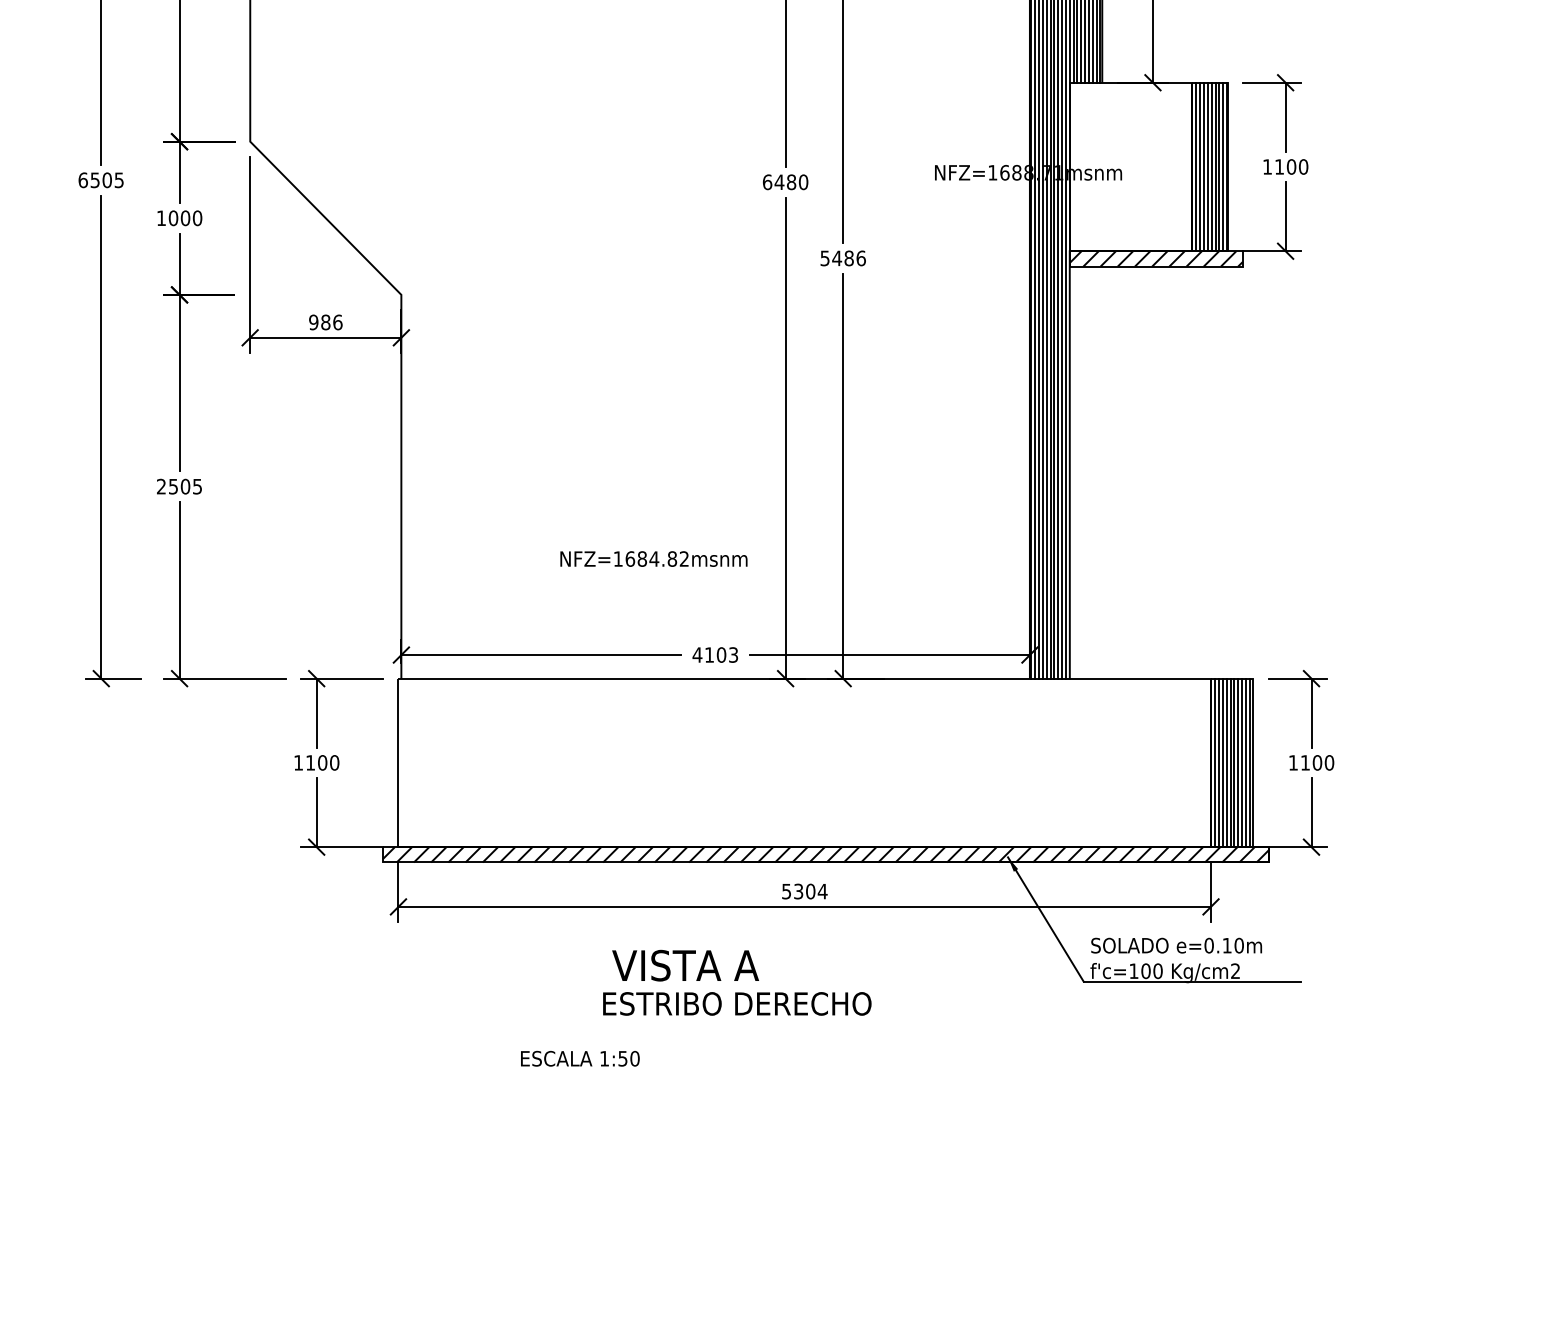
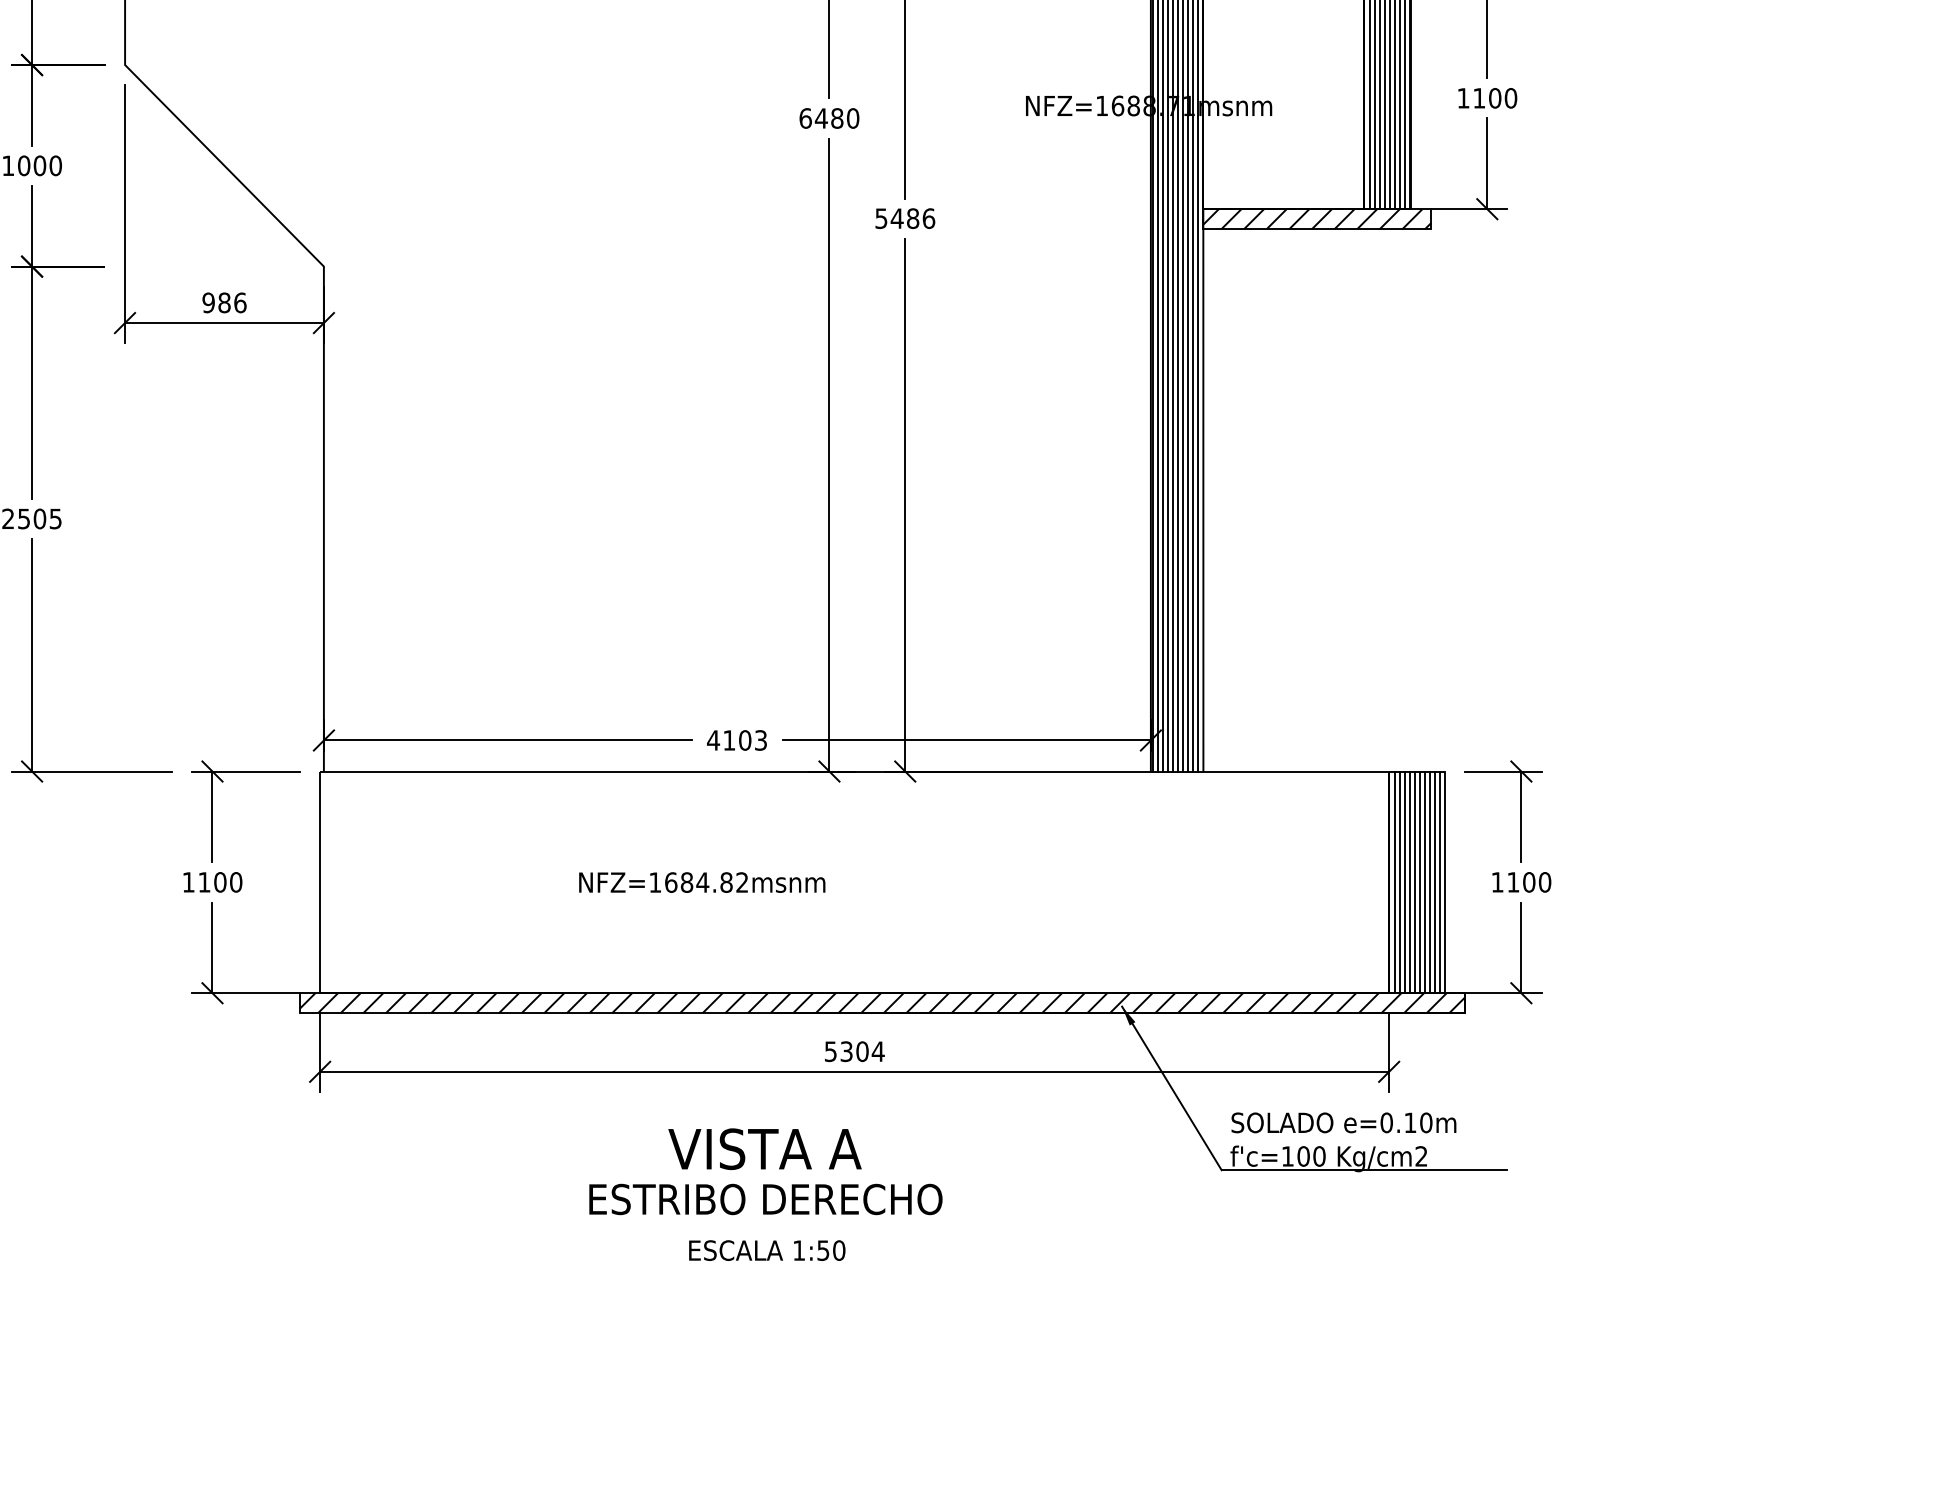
text: (653, 558) -> (701, 881), moved
text: (685, 965) -> (764, 1148), moved
text: (580, 1058) -> (767, 1250), moved

